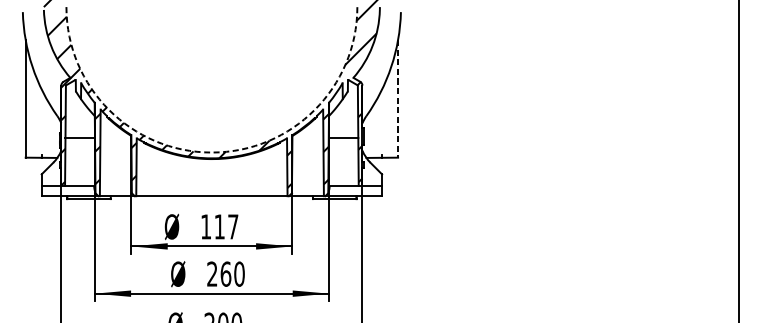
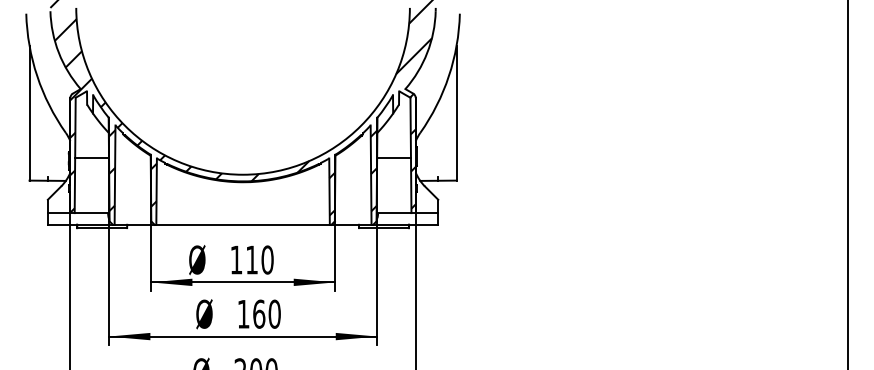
line: (398, 99) -> (456, 113), dashed -> solid
arc: (212, 152) -> (243, 174), dashed -> solid
text: (233, 226) -> (267, 259), 117 -> 110
text: (212, 273) -> (243, 313), 260 -> 160

